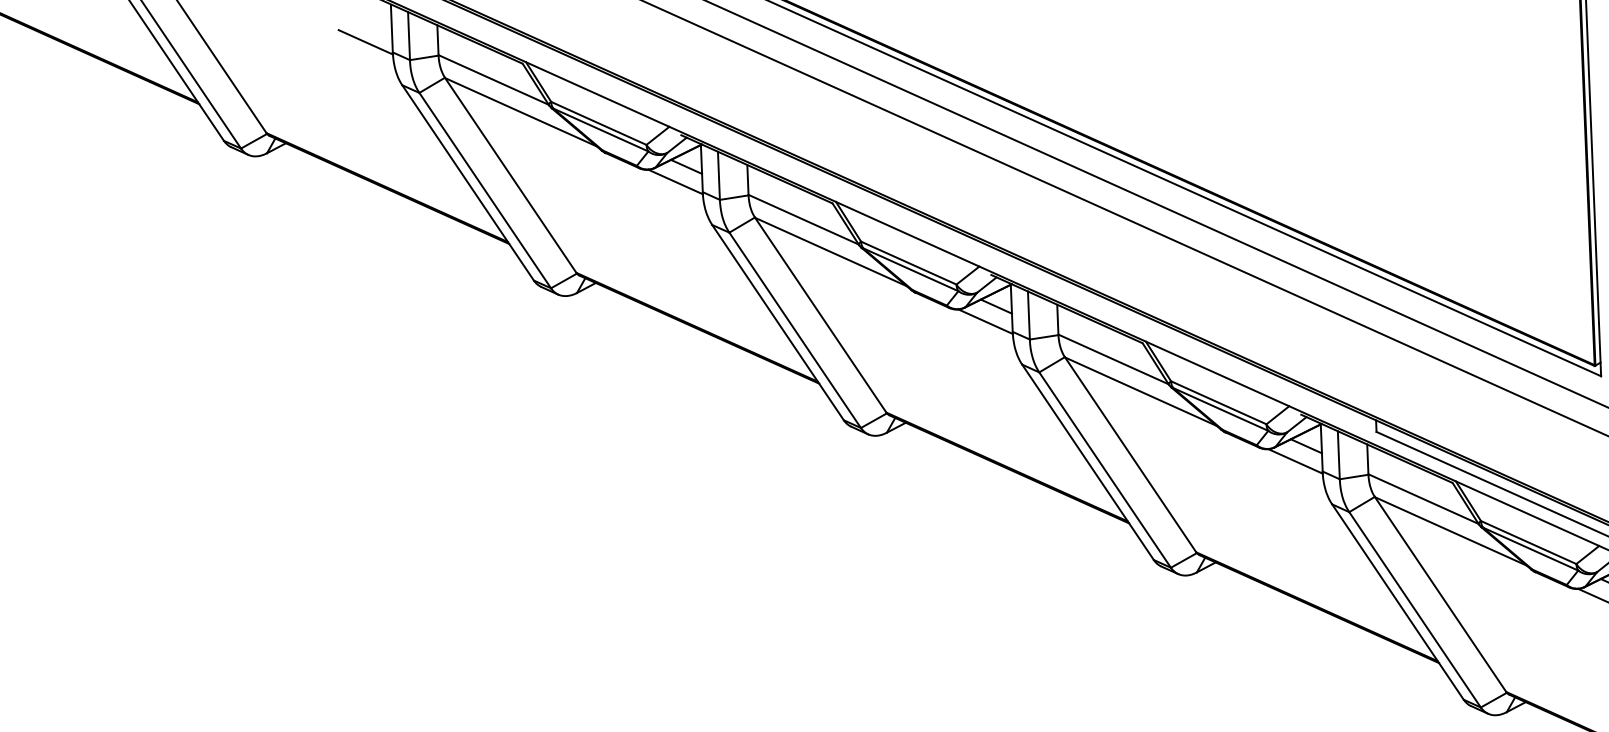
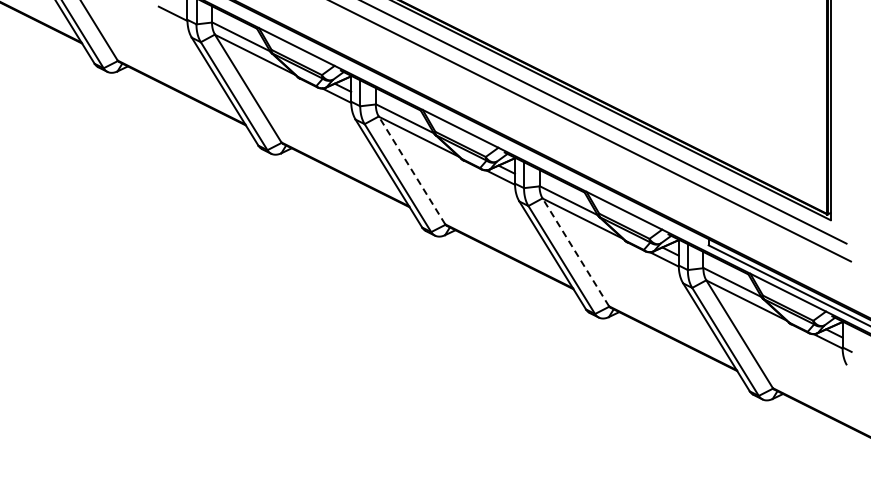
line: (819, 315) -> (411, 170), solid -> dashed
line: (1129, 453) -> (575, 251), solid -> dashed

